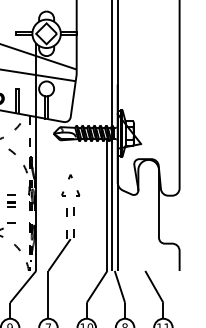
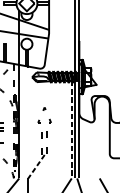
line: (107, 205) -> (71, 130), solid -> dashed
line: (59, 255) -> (36, 167), solid -> dashed

